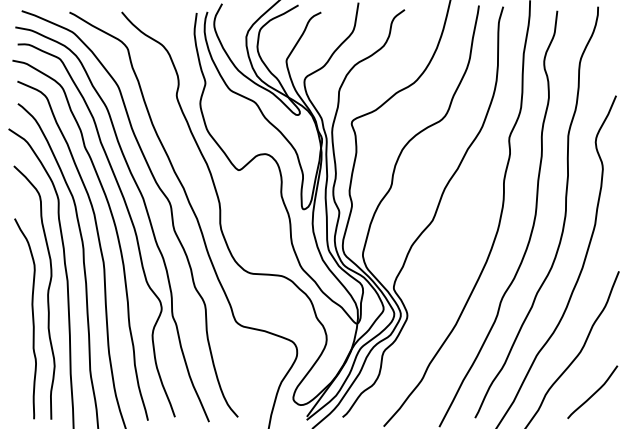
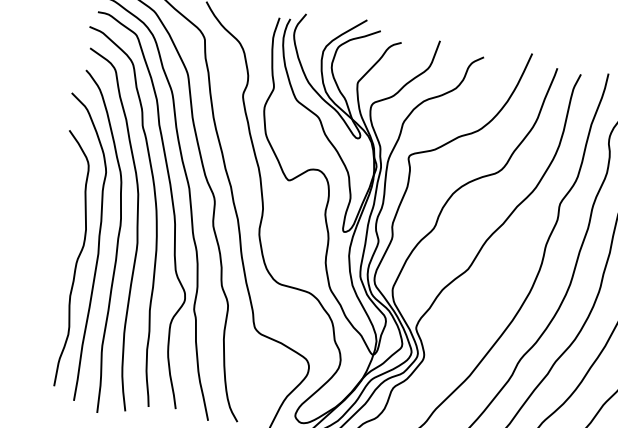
curve: (32, 318) -> (56, 283), removed

